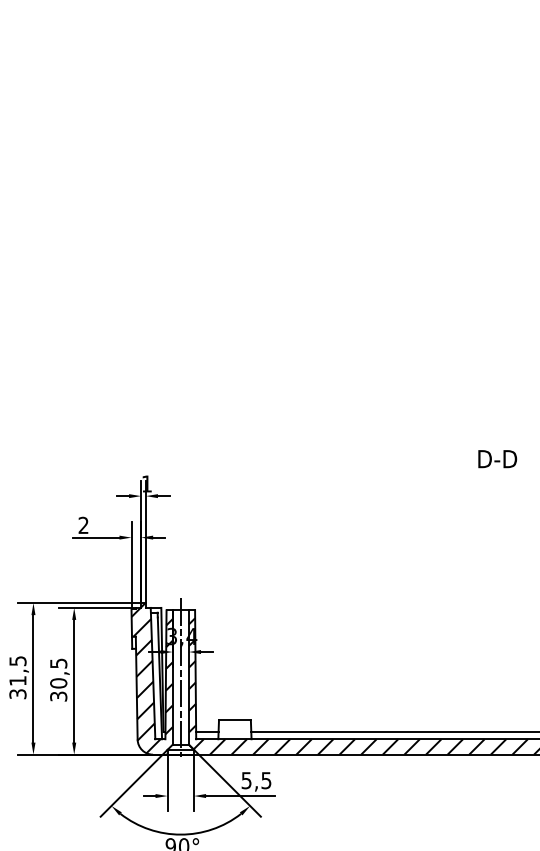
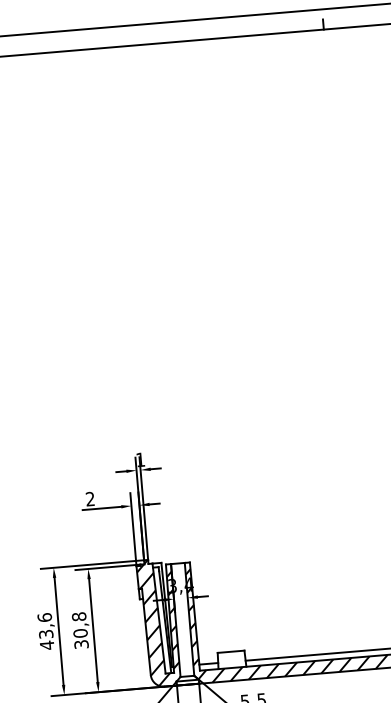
text: (58, 663) -> (79, 616), 30,5 -> 30,8
text: (17, 677) -> (45, 631), 31,5 -> 43,6
line: (180, 677) -> (182, 619), removed

